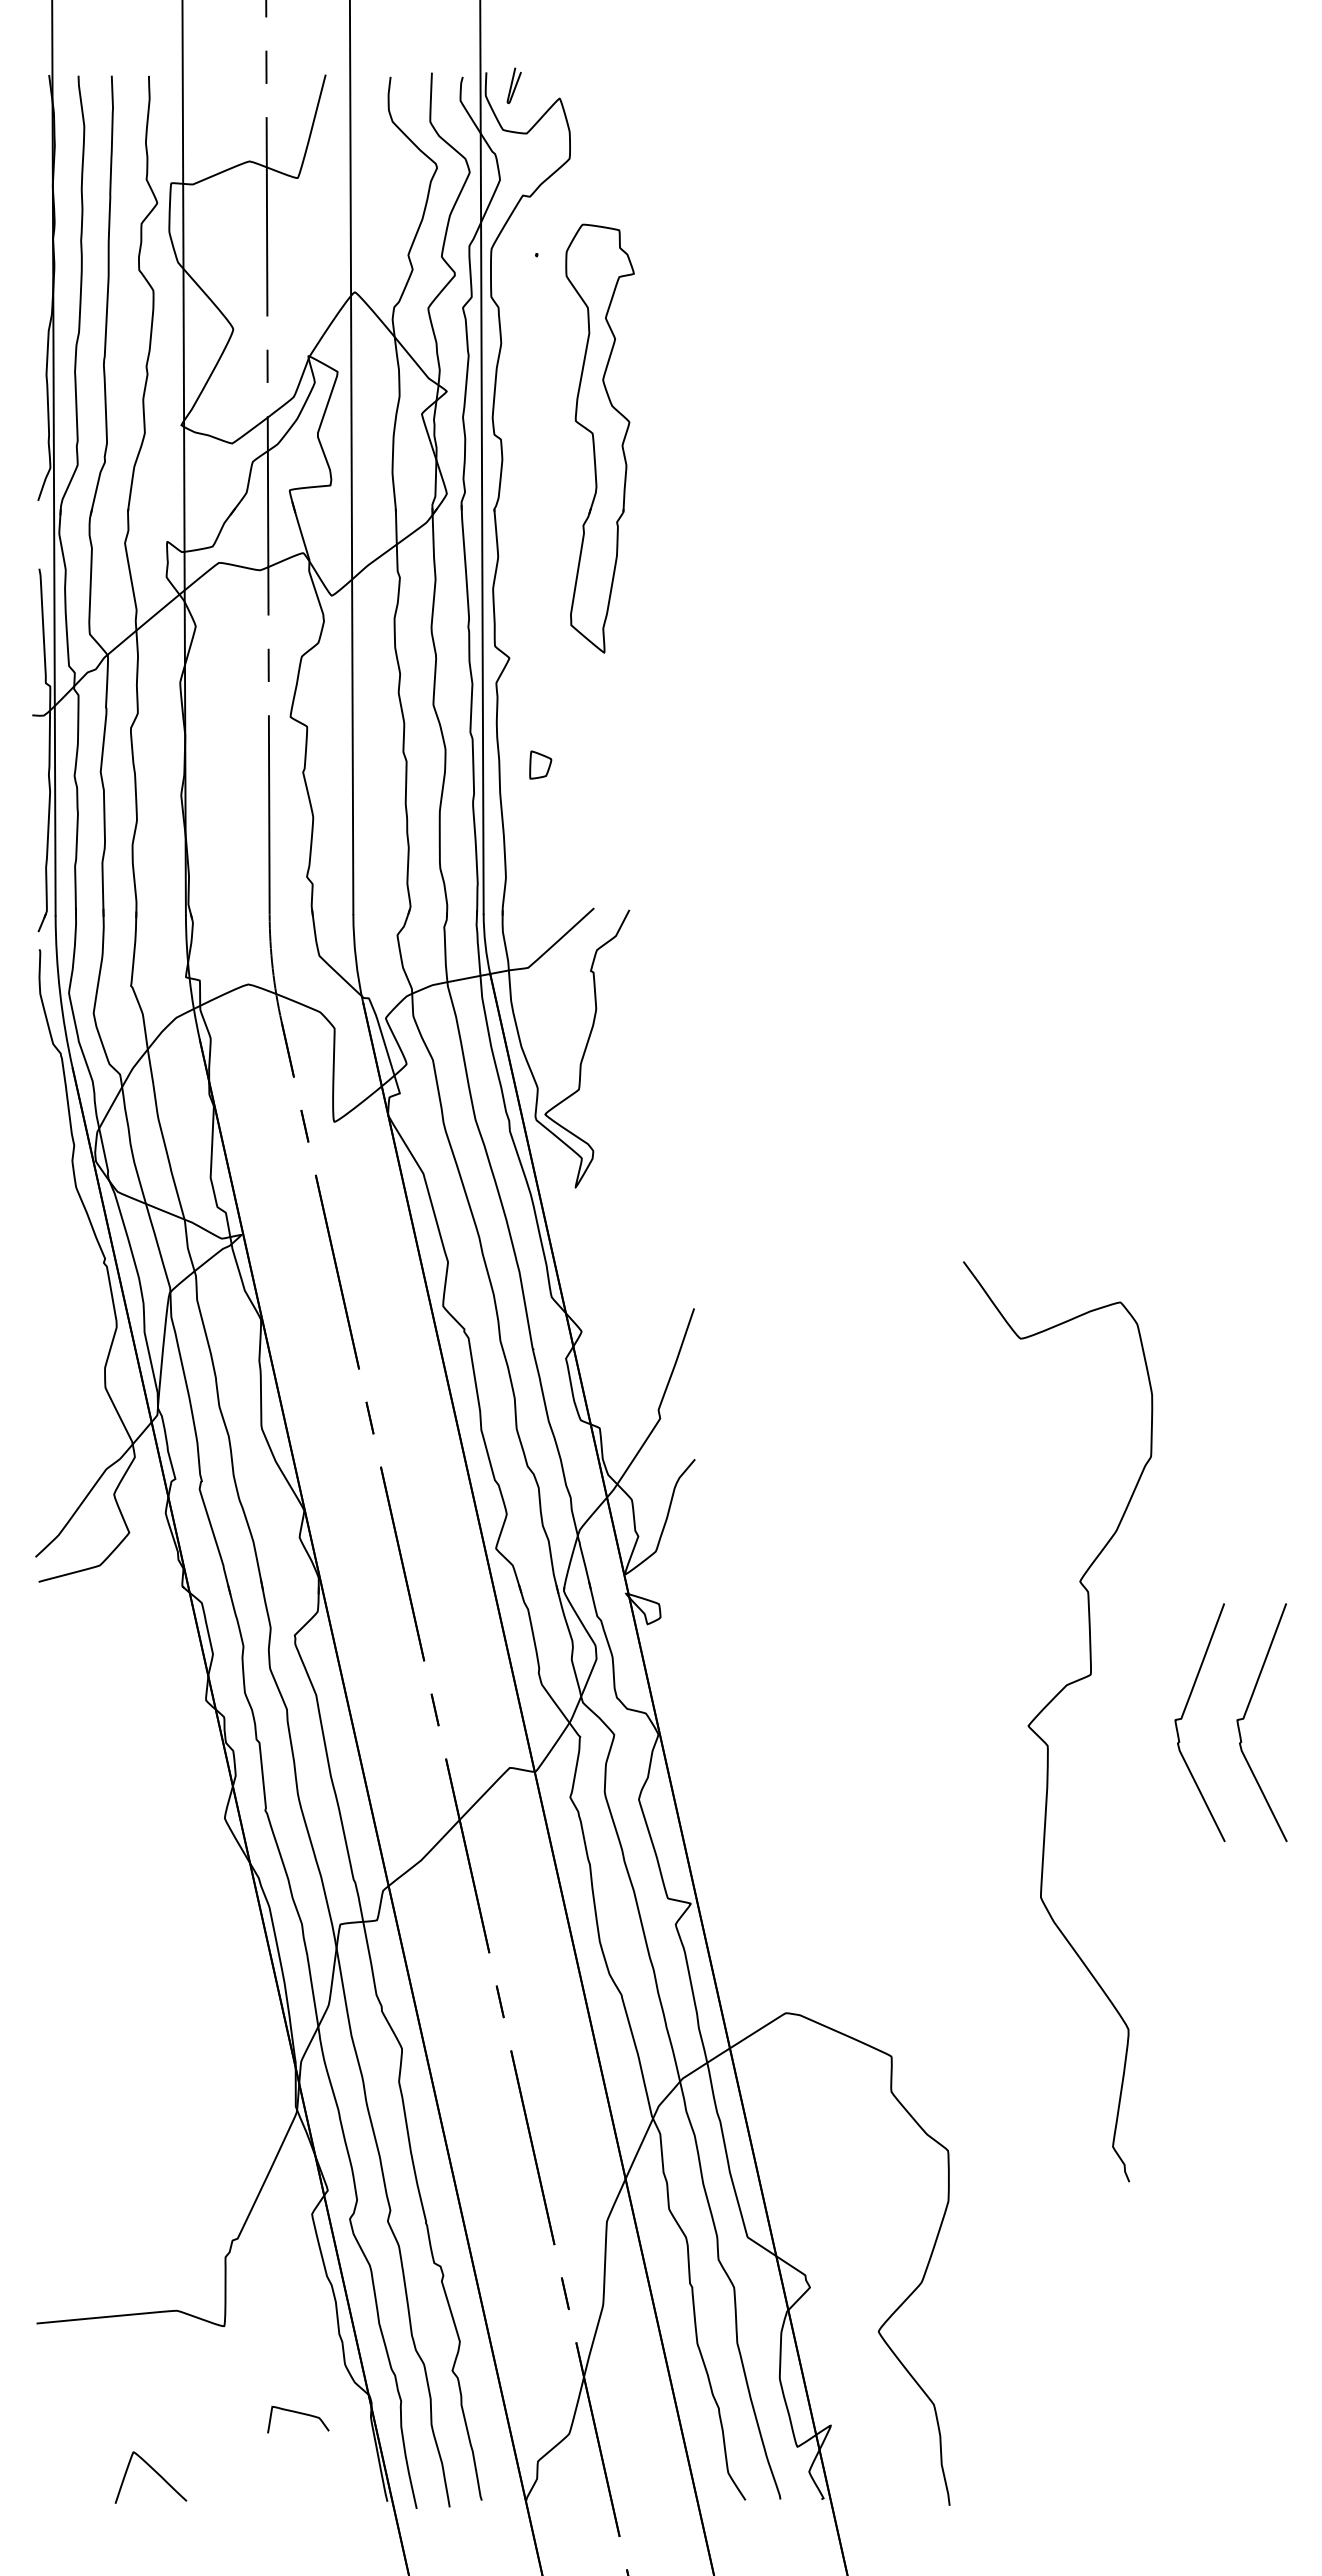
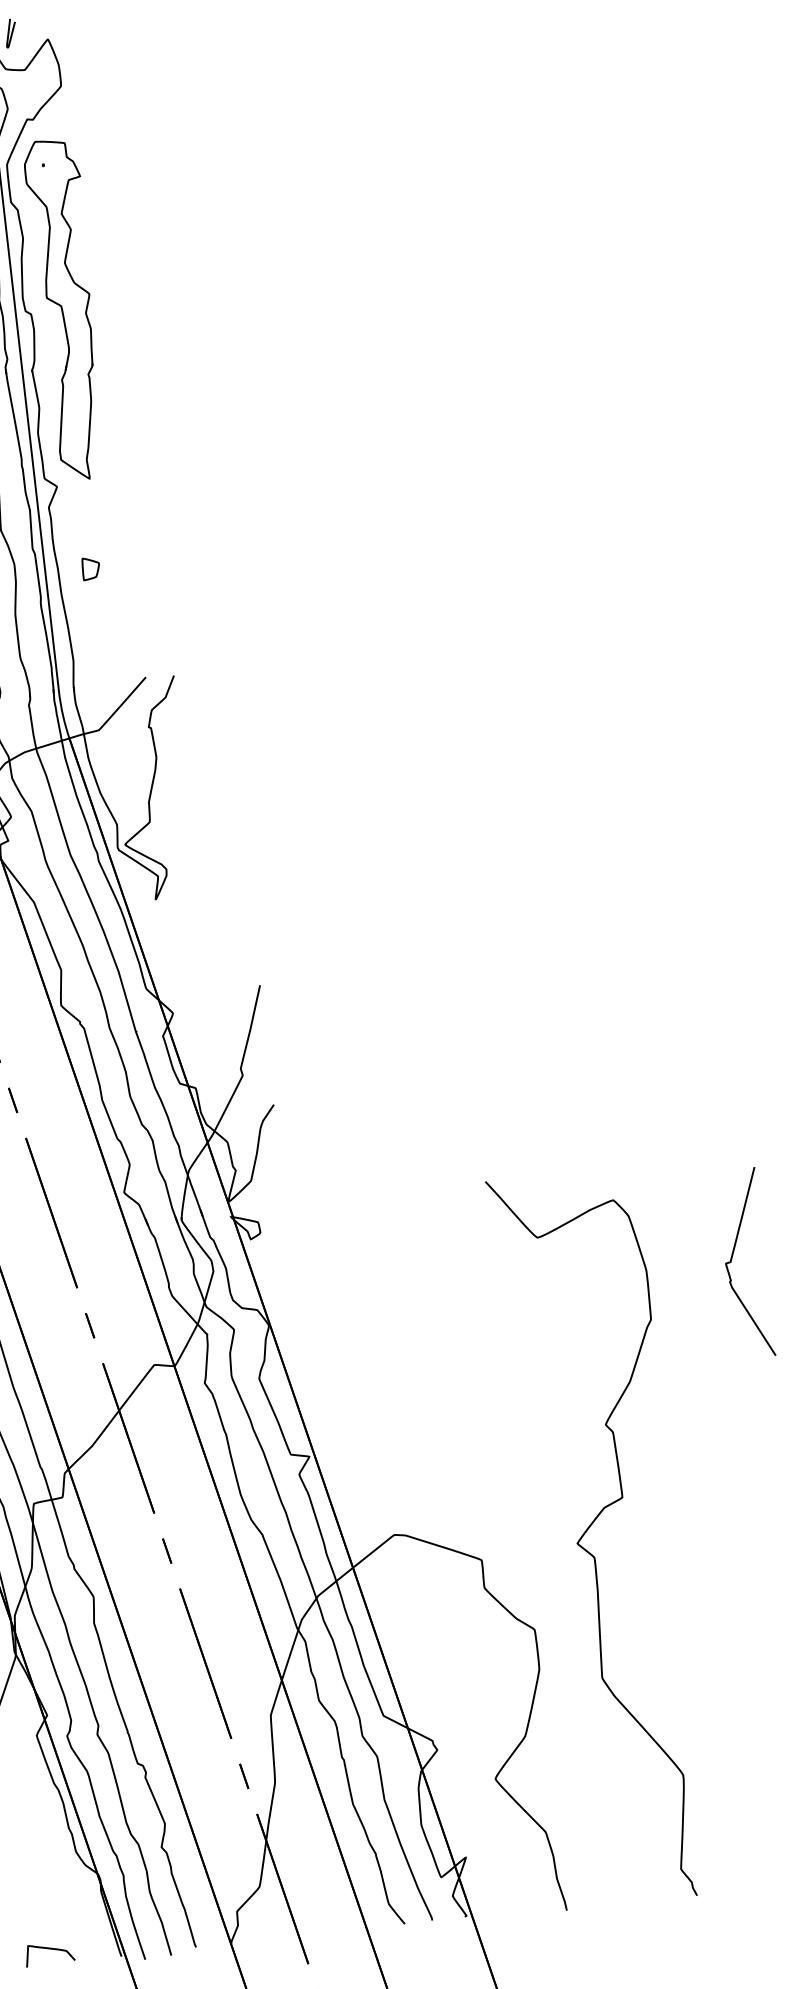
part: (599, 438) -> (67, 309), moved
curve: (1045, 1708) -> (589, 1528), moved
curve: (1183, 1716) -> (683, 1265), removed
curve: (301, 2414) -> (51, 1949), moved

